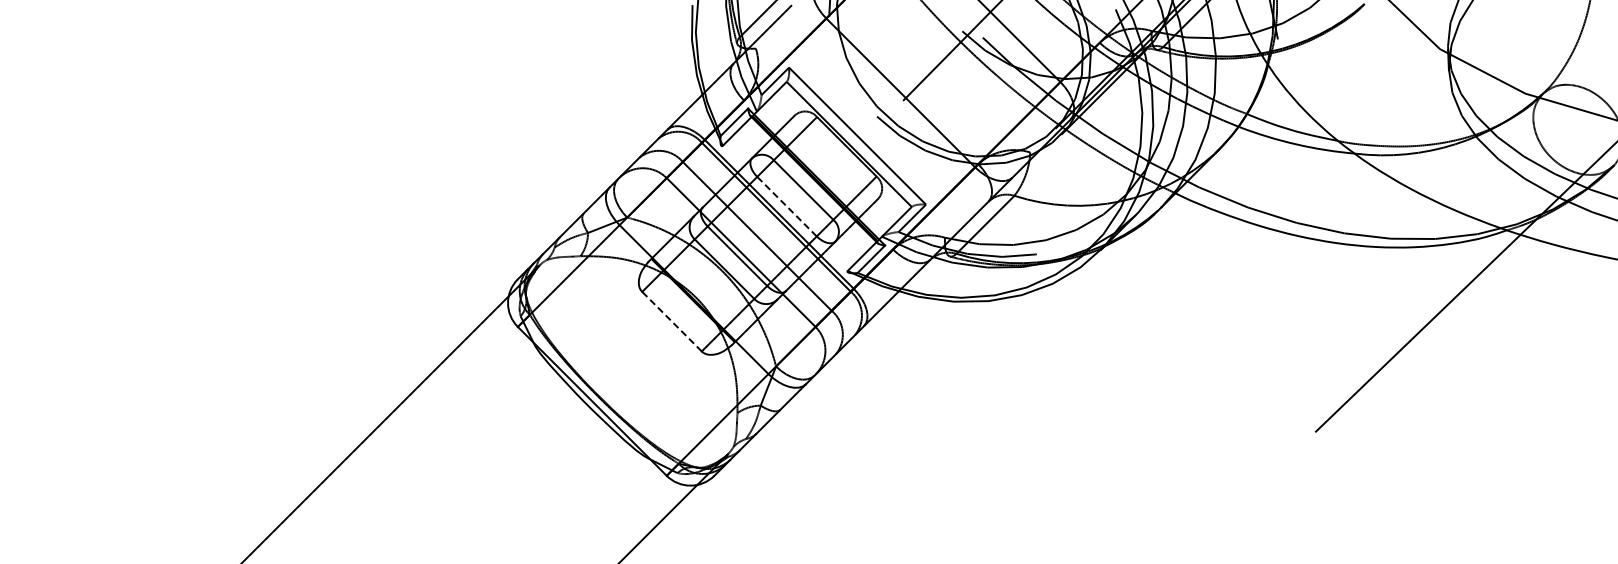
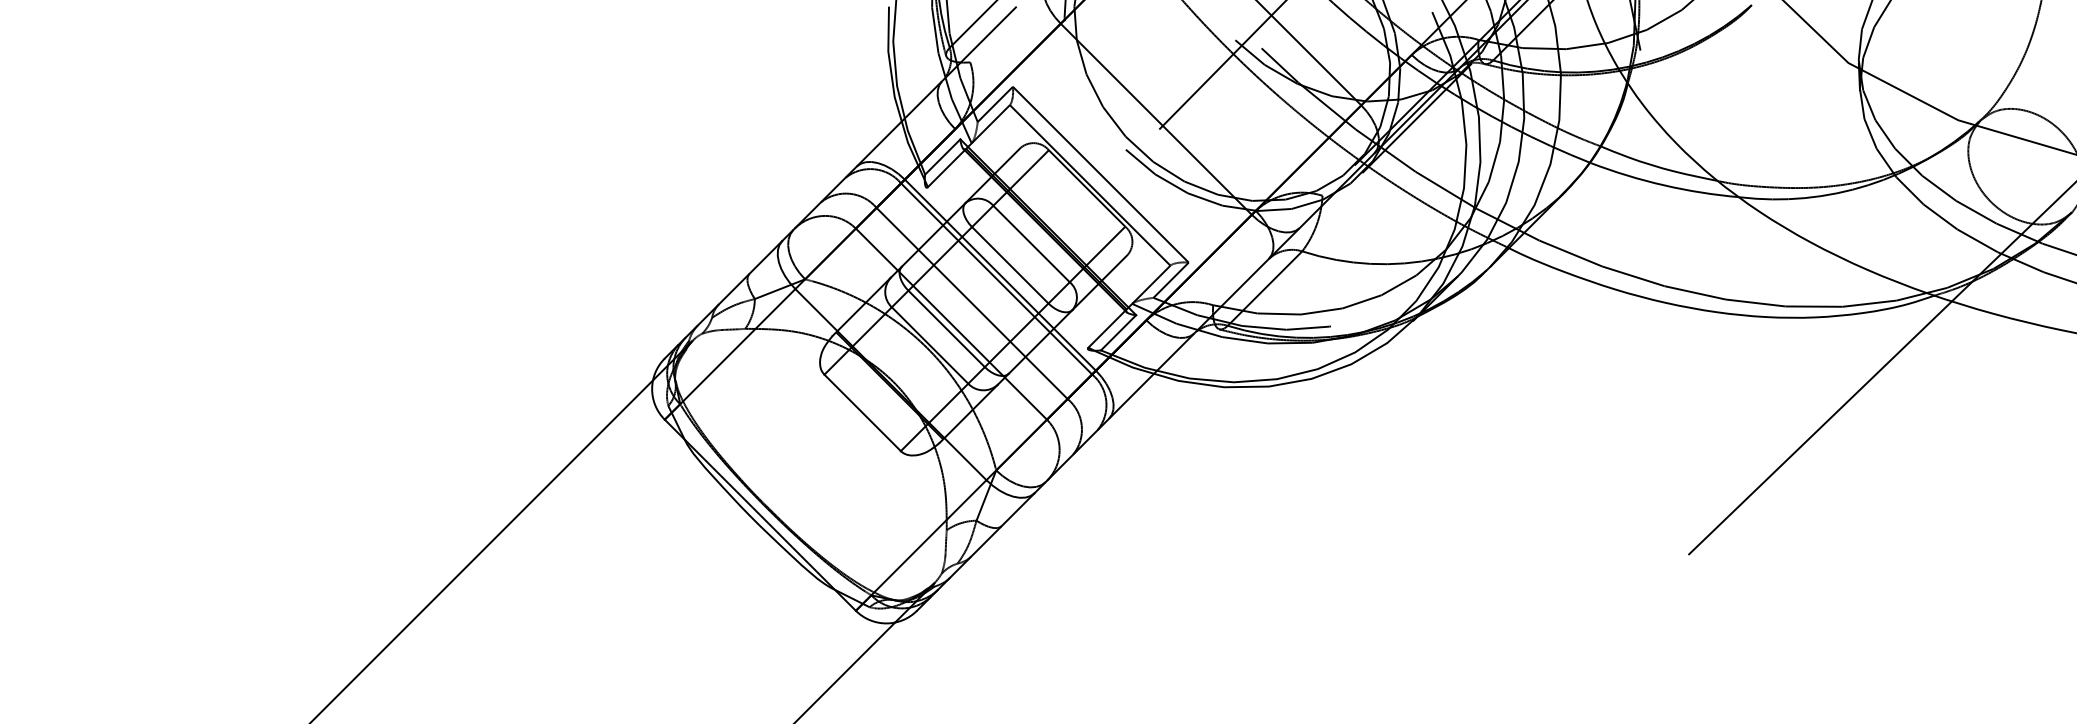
line: (786, 206) -> (1009, 265), dashed -> solid
line: (671, 321) -> (861, 412), dashed -> solid

